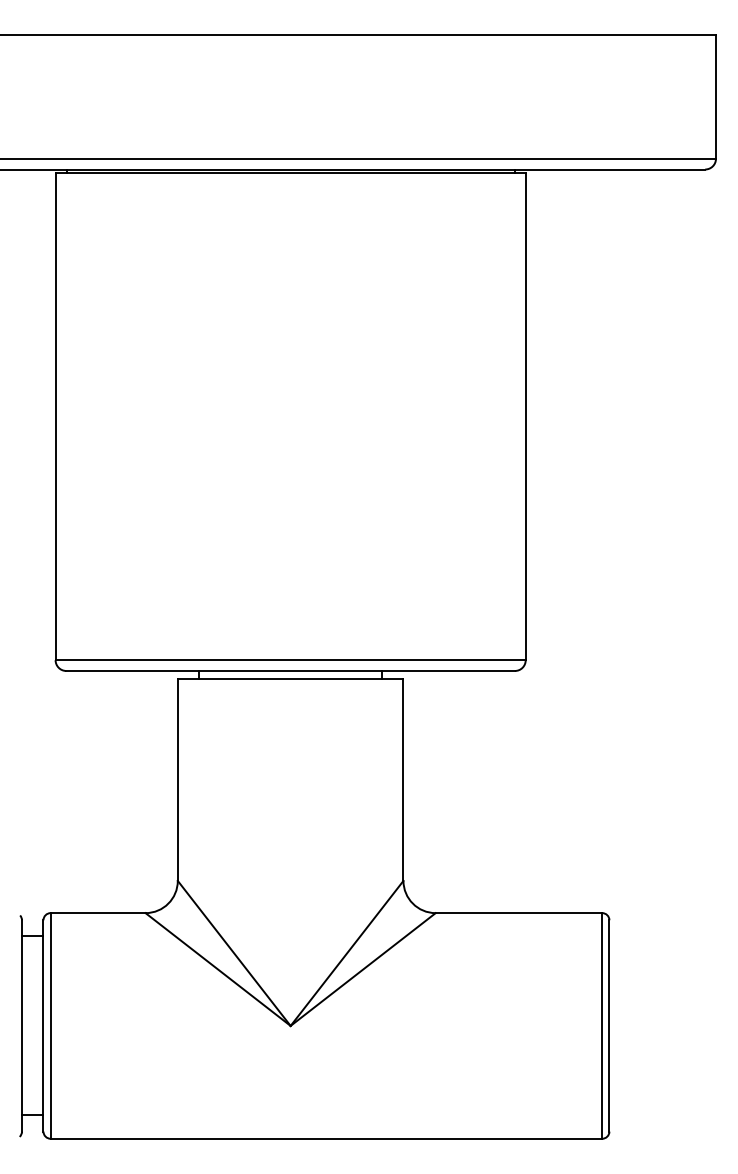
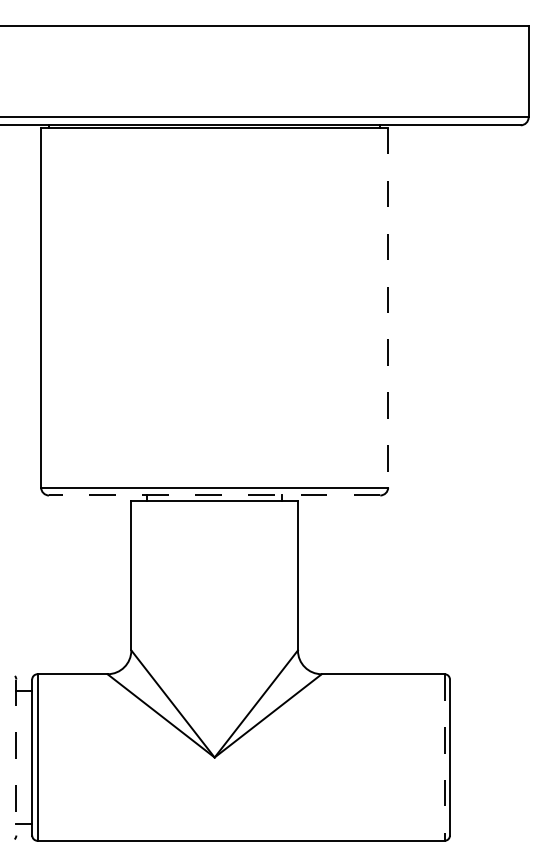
line: (525, 416) -> (388, 307), solid -> dashed
line: (290, 670) -> (214, 495), solid -> dashed
line: (22, 1025) -> (16, 757), solid -> dashed
line: (602, 1025) -> (444, 757), solid -> dashed

